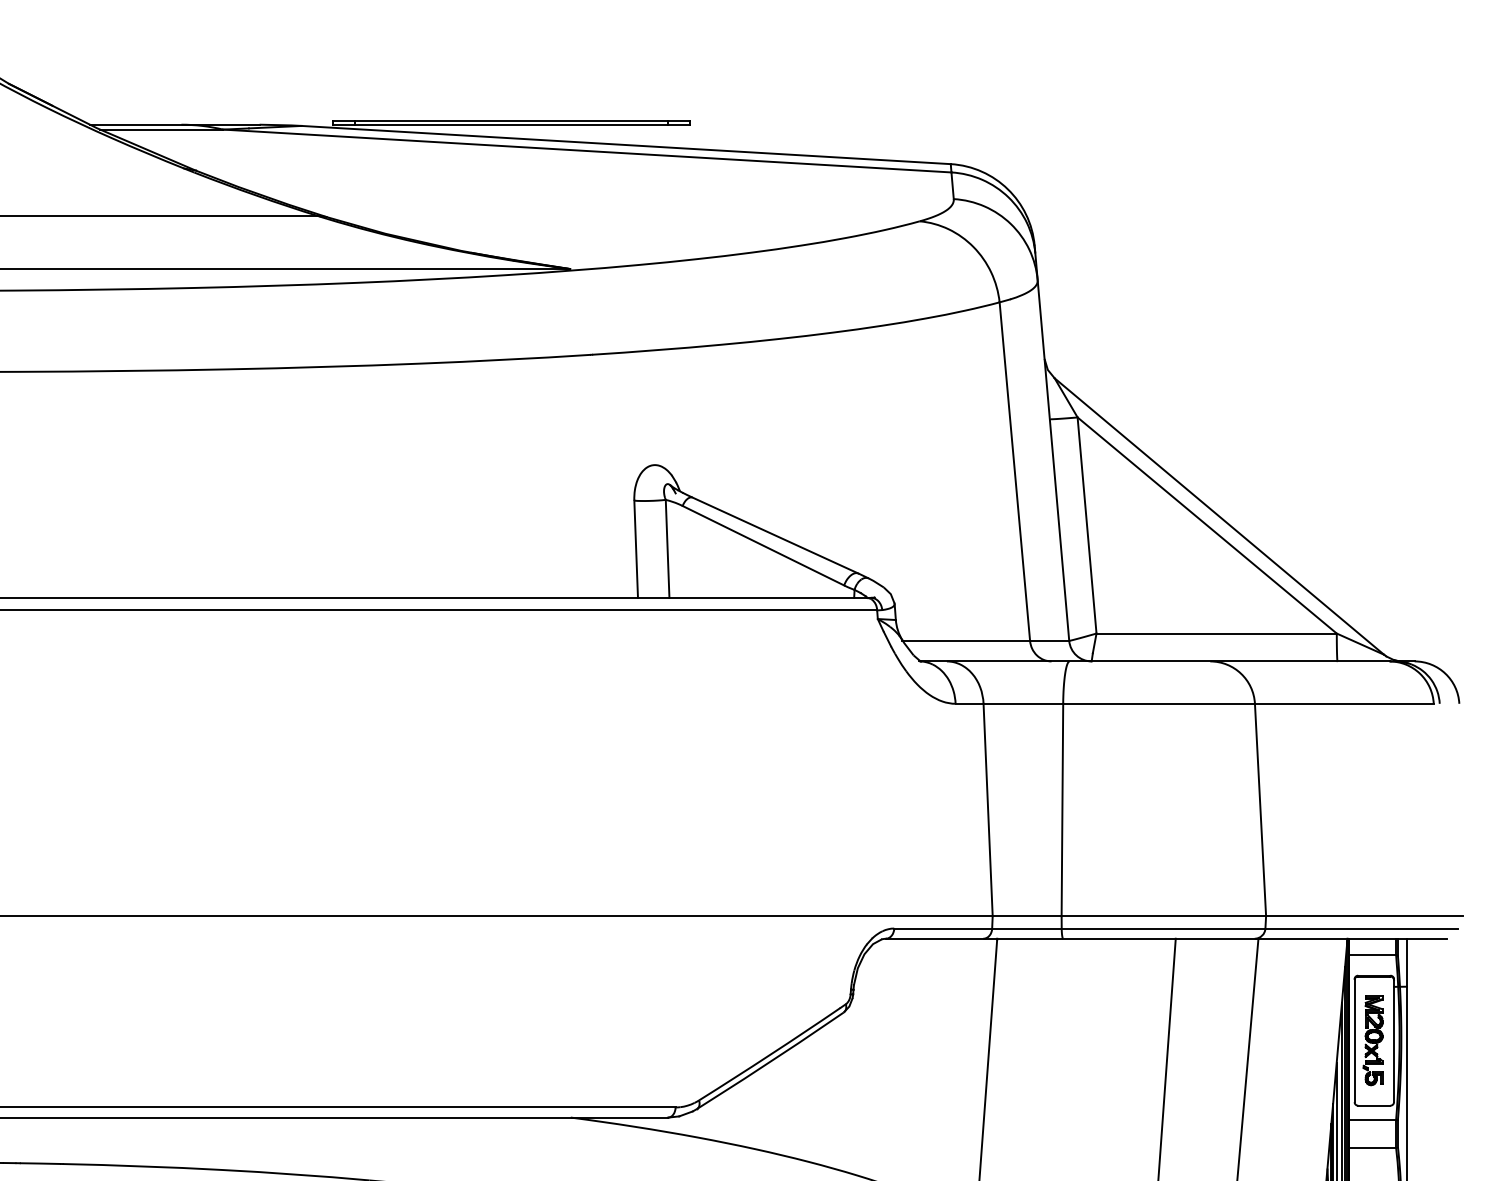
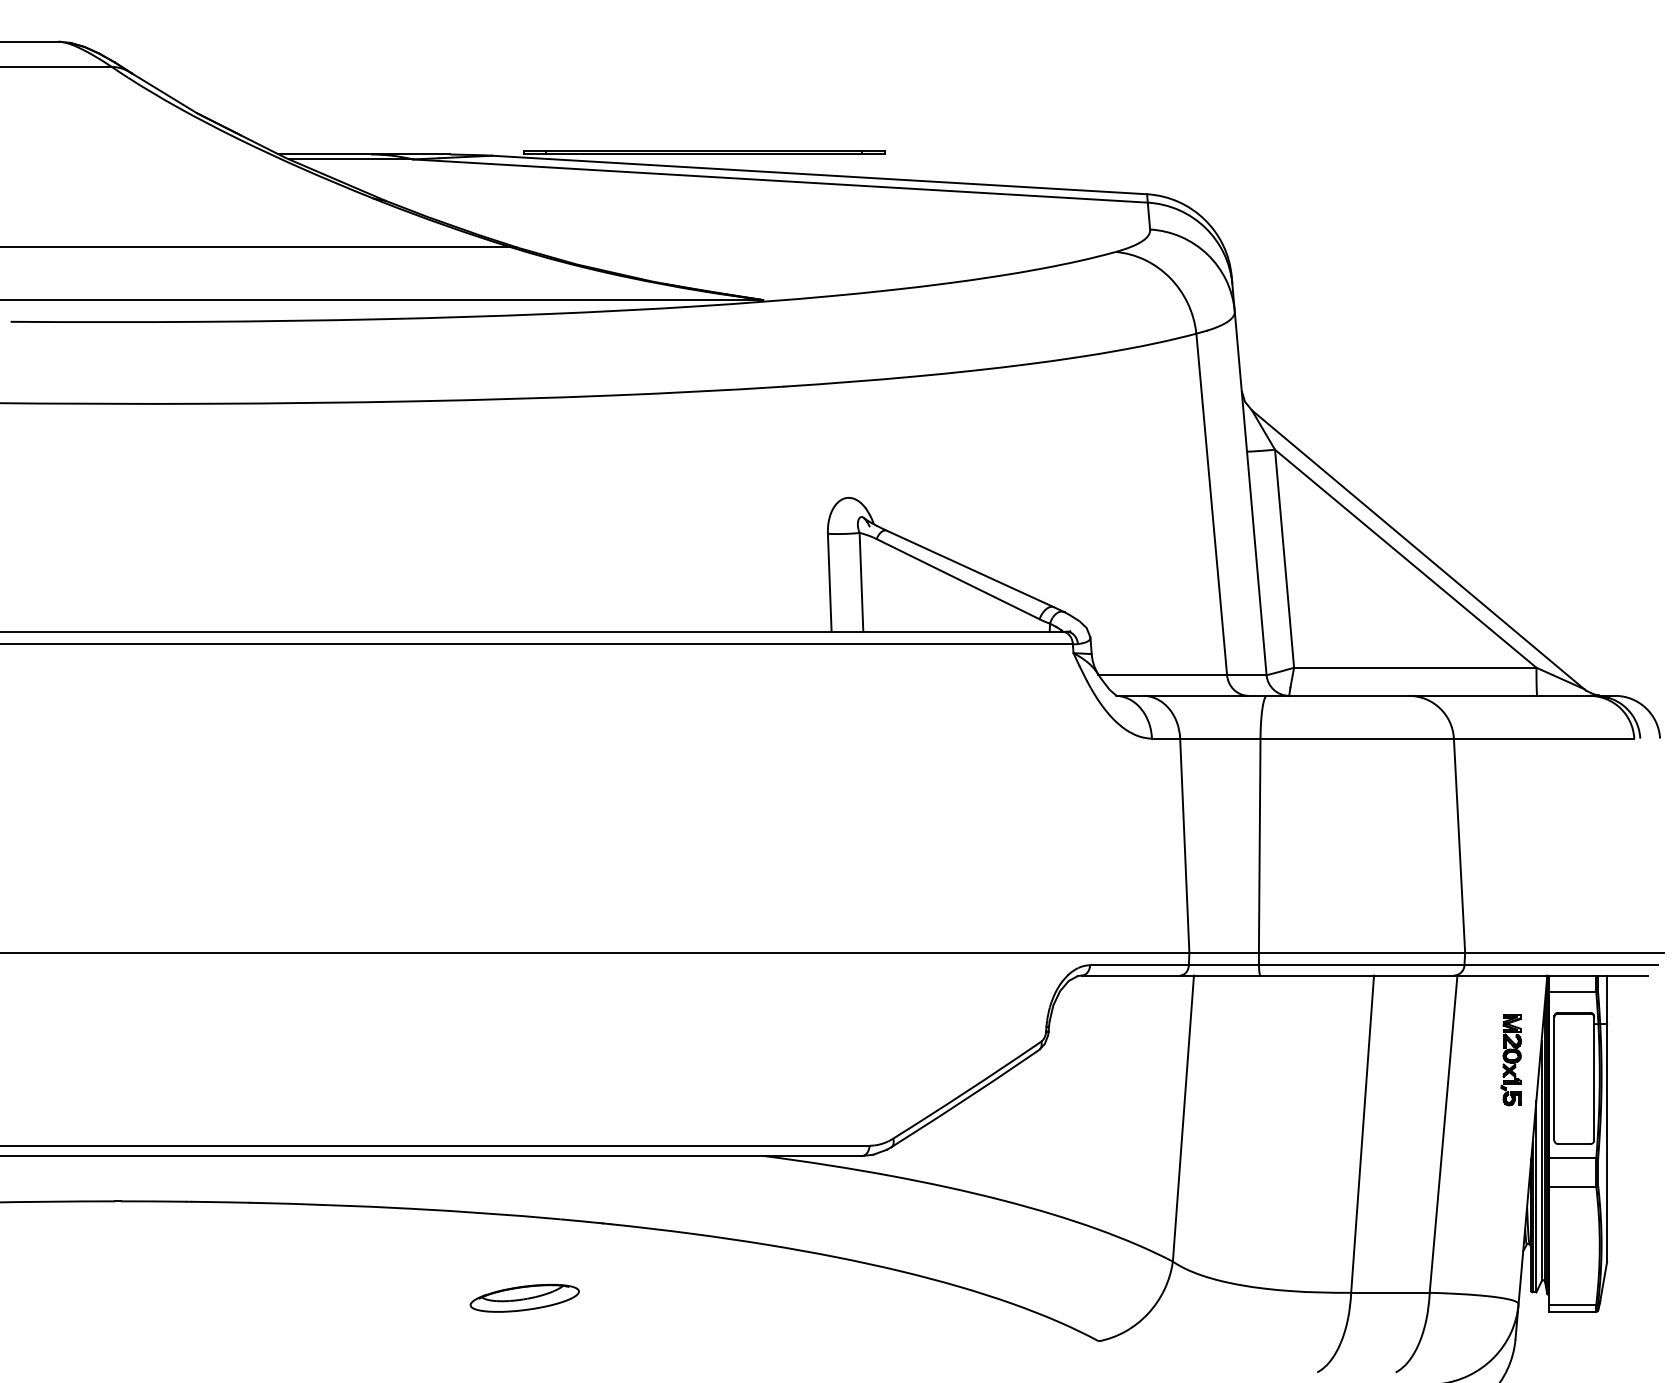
part: (1372, 1040) -> (1510, 1060), moved

